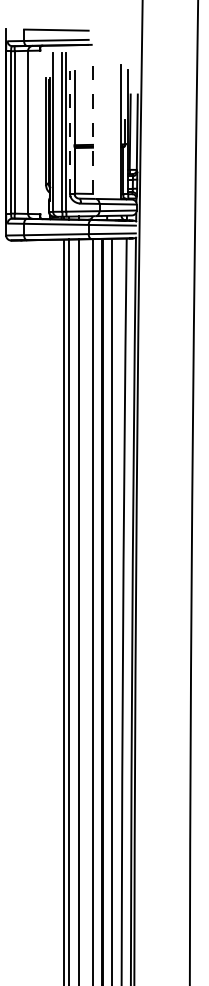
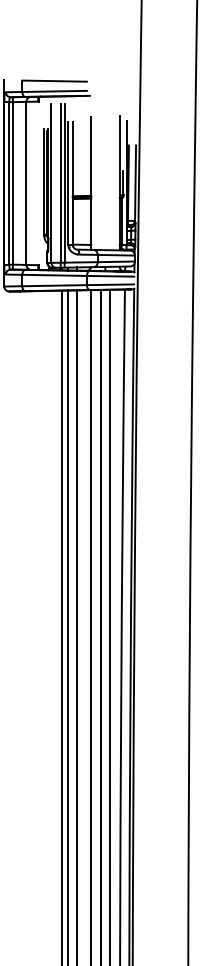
line: (70, 131) -> (68, 182), dashed -> solid
line: (93, 132) -> (91, 183), dashed -> solid

